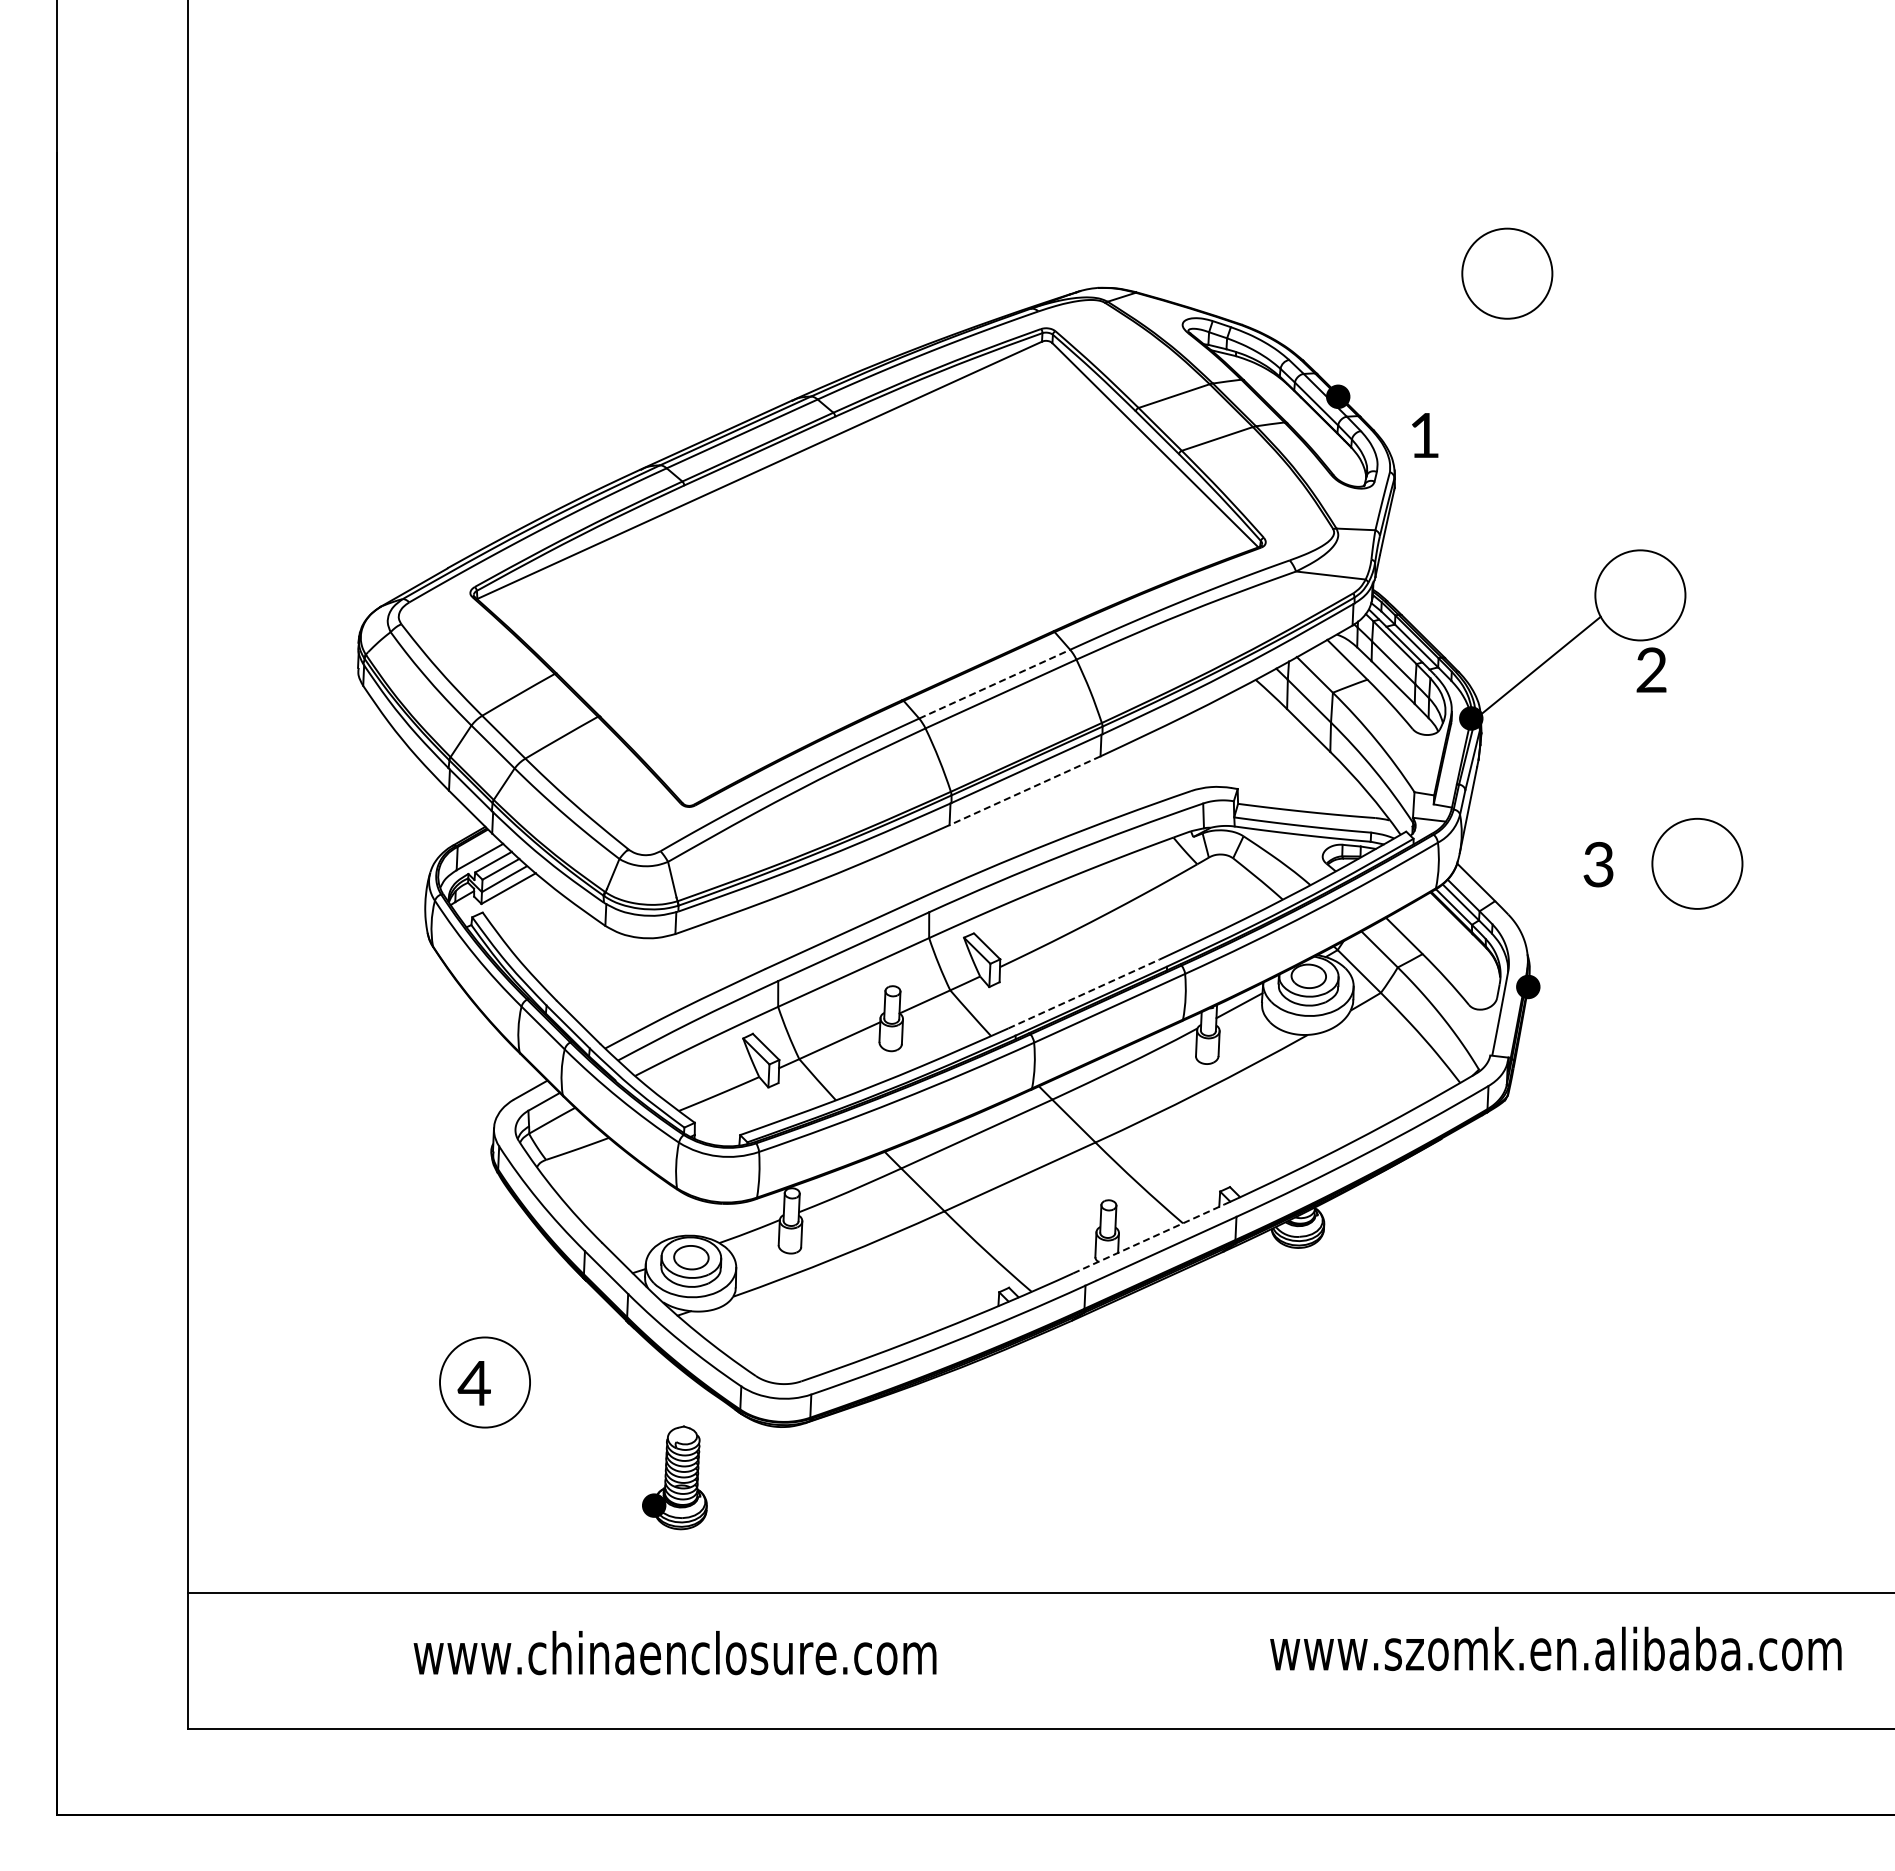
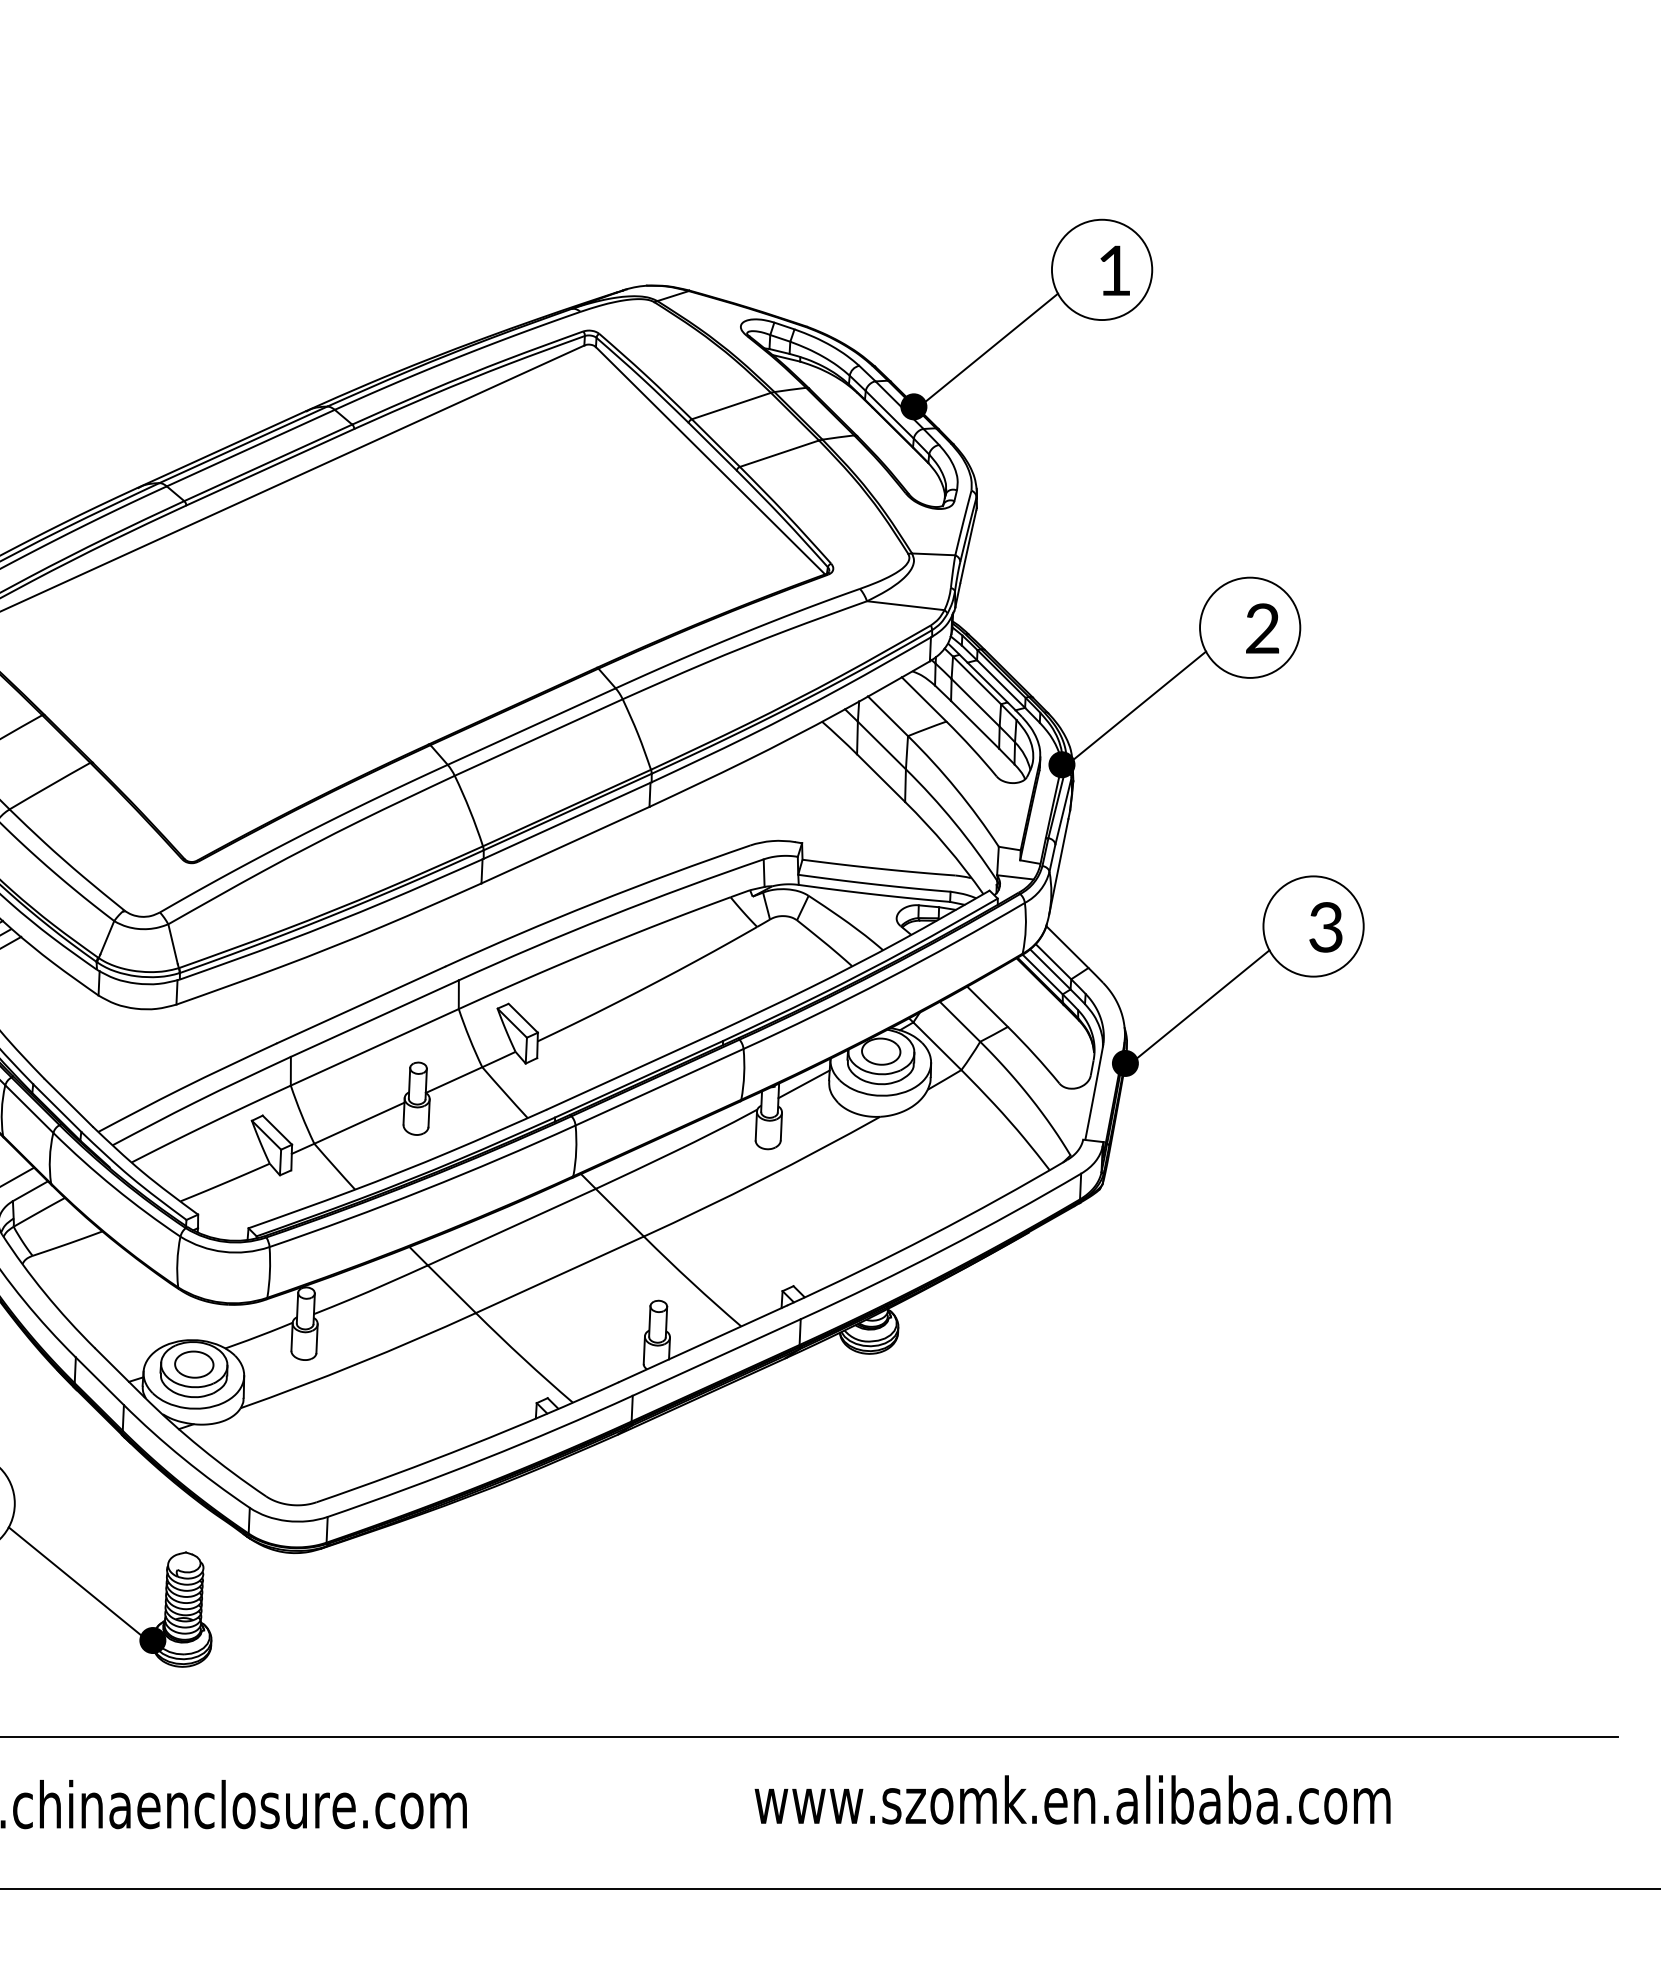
line: (1407, 343) -> (991, 347), added
text: (1425, 435) -> (1115, 270), moved
text: (1651, 669) -> (1262, 627), moved
line: (994, 684) -> (531, 726), dashed -> solid
line: (1025, 790) -> (566, 844), dashed -> solid
text: (1598, 864) -> (1325, 927), moved
line: (1597, 933) -> (1202, 1003), added
line: (1083, 994) -> (630, 1071), dashed -> solid
line: (1148, 1239) -> (702, 1344), dashed -> solid
line: (583, 1452) -> (74, 1581), added
text: (1555, 1648) -> (1072, 1799), moved

